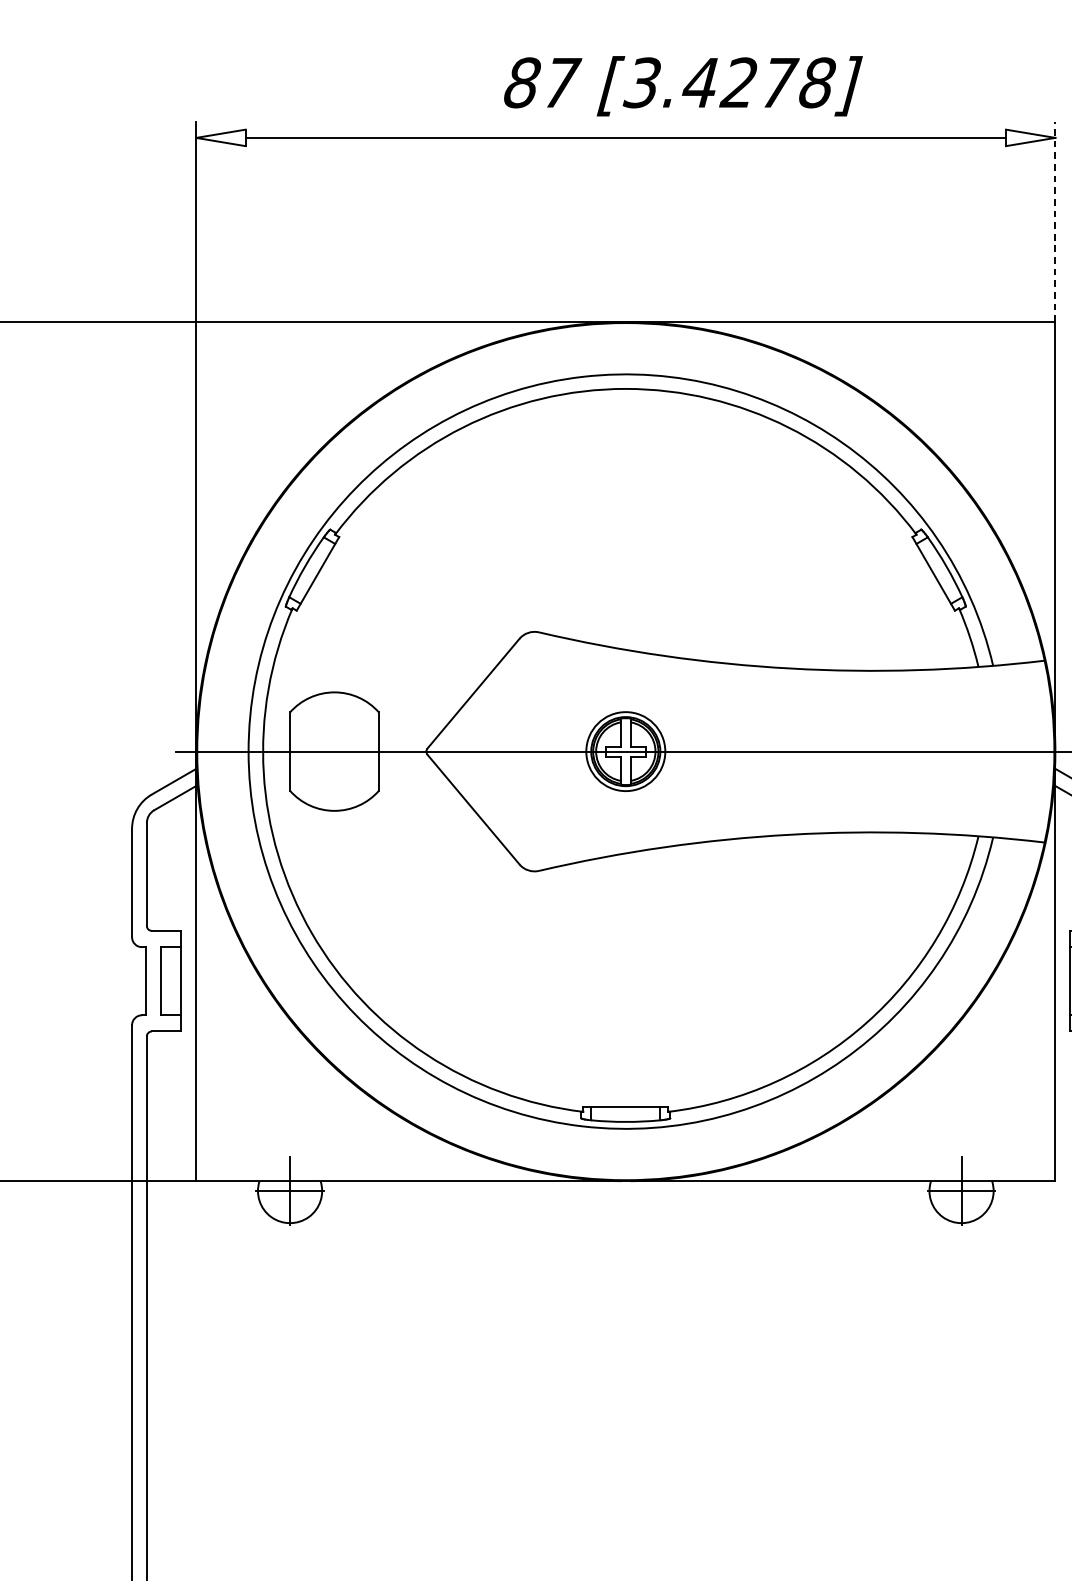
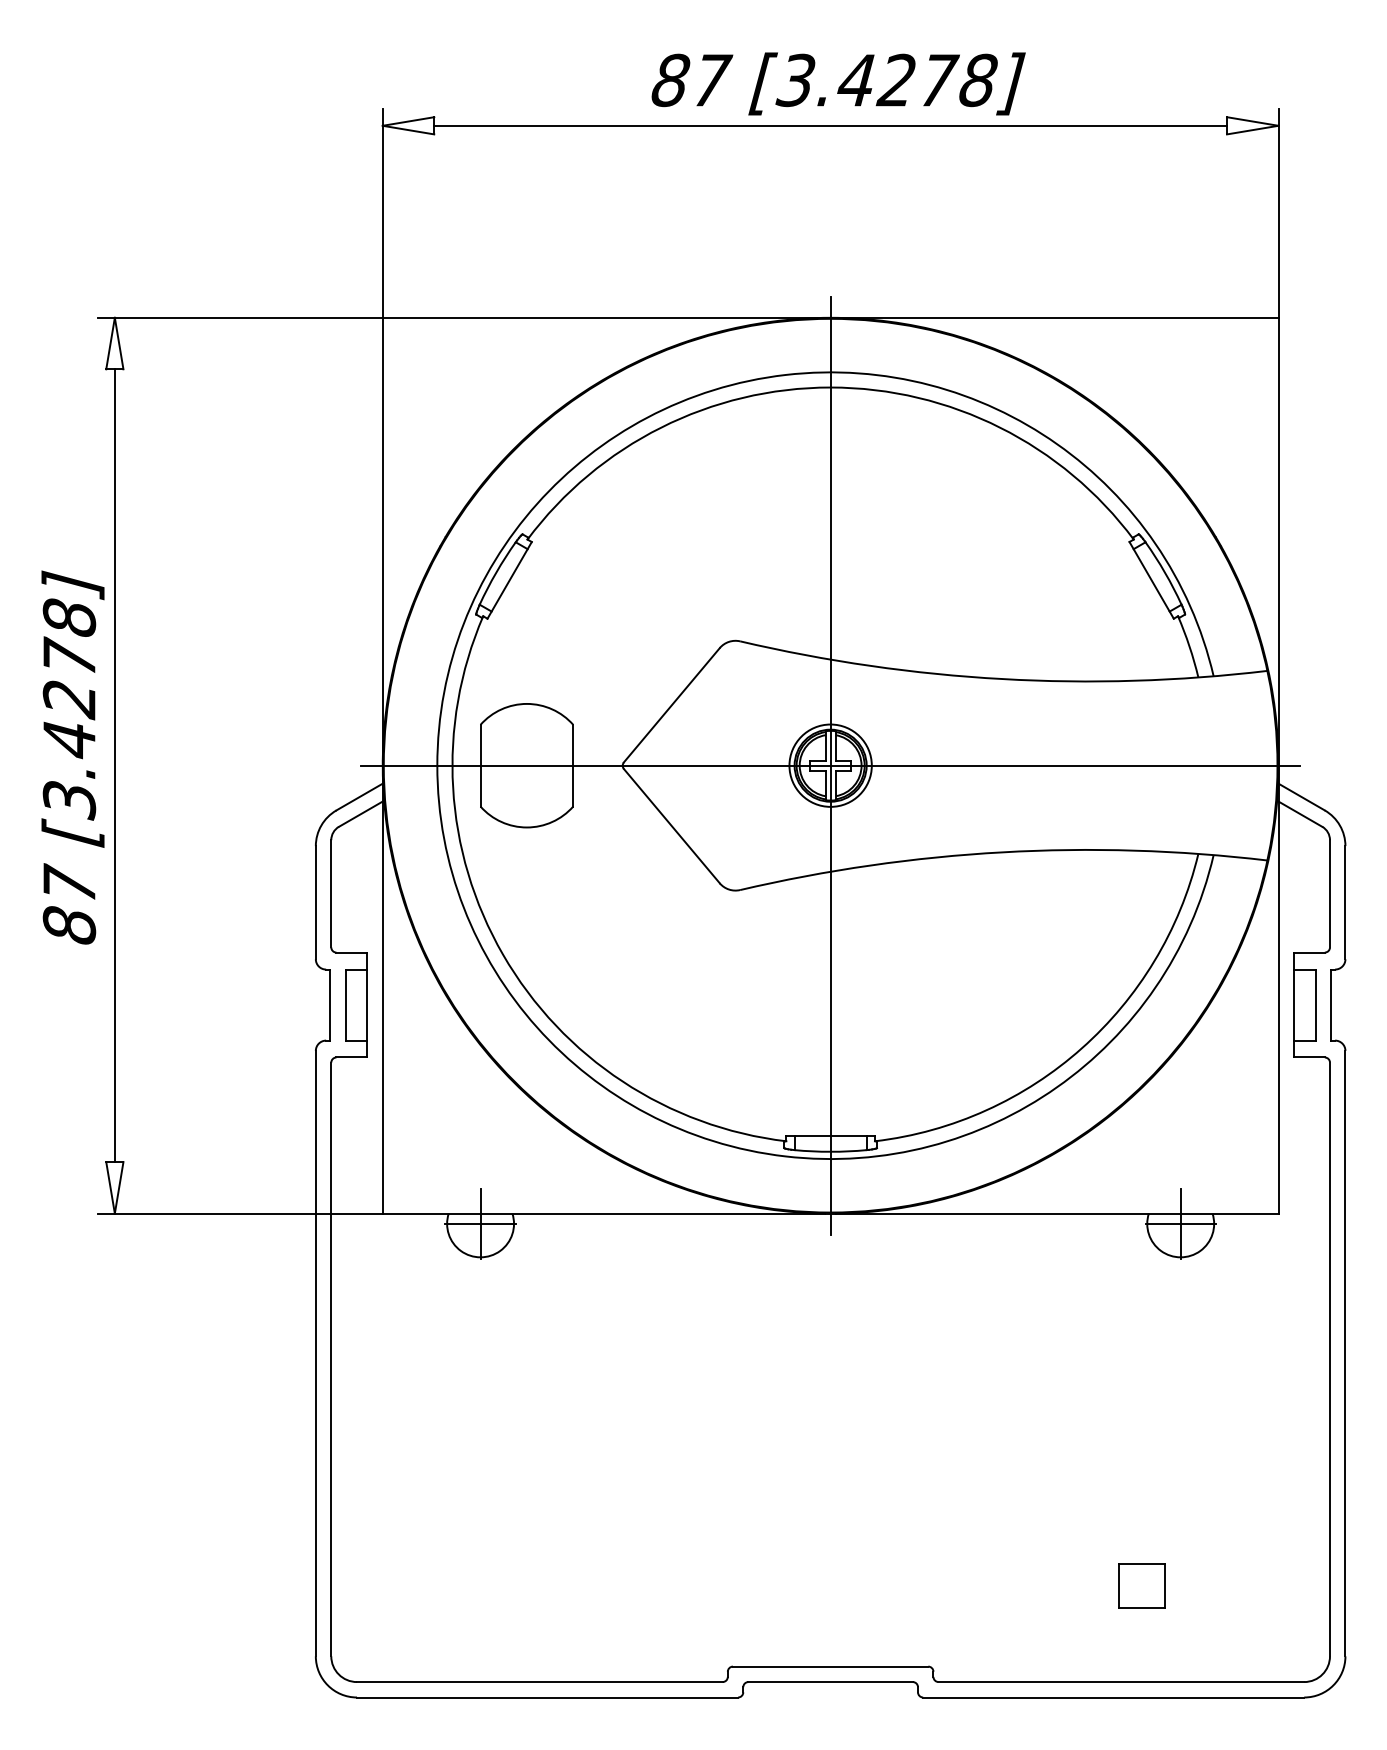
text: (683, 85) -> (838, 83), moved
line: (1055, 222) -> (1278, 213), dashed -> solid
line: (625, 751) -> (830, 765), added
part: (923, 1537) -> (1141, 1585), added

